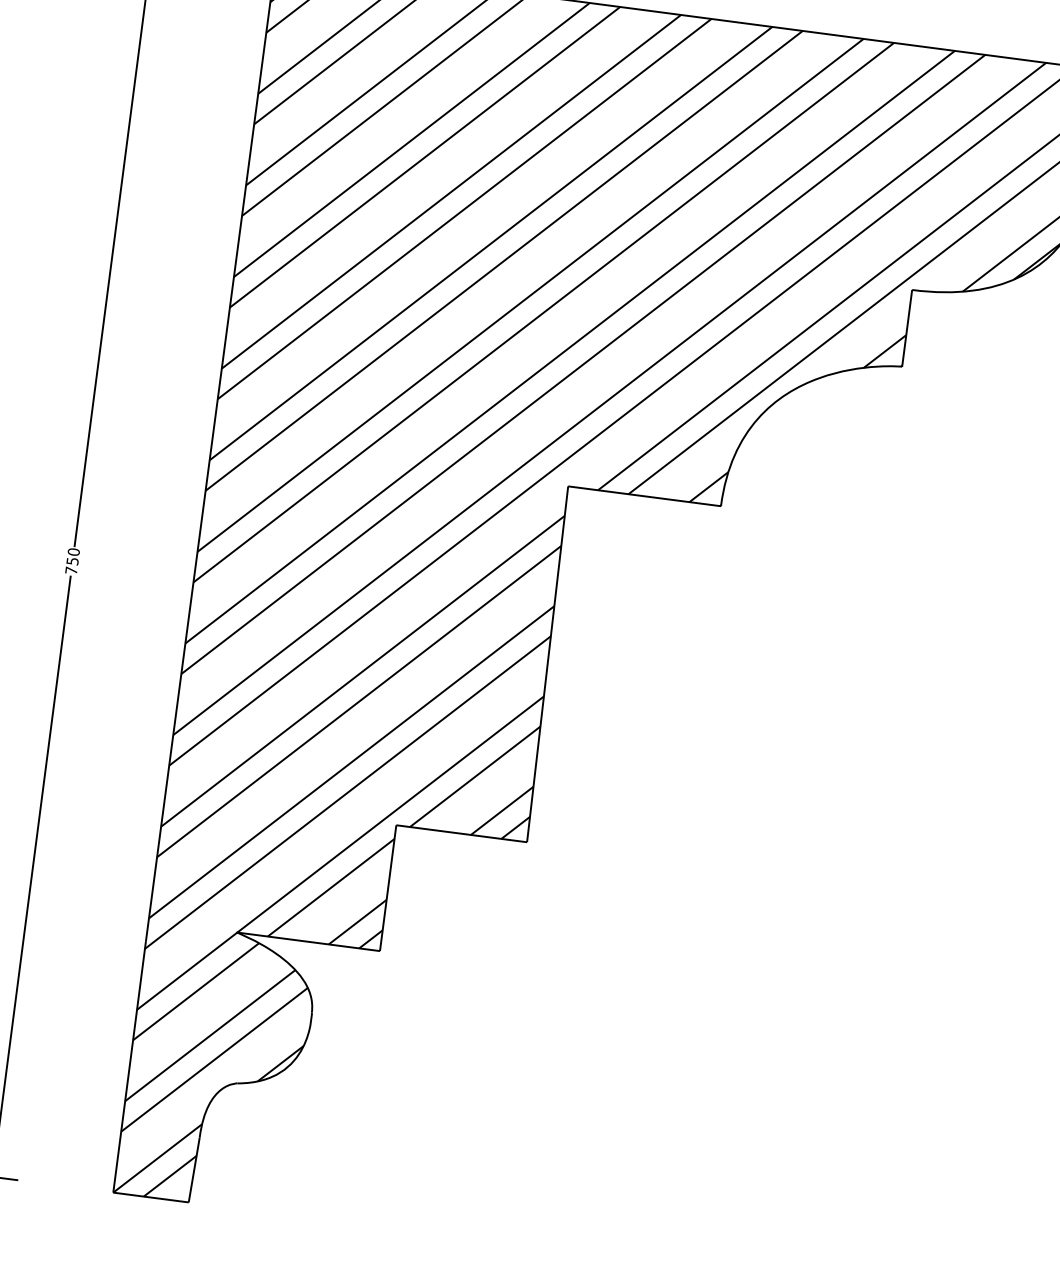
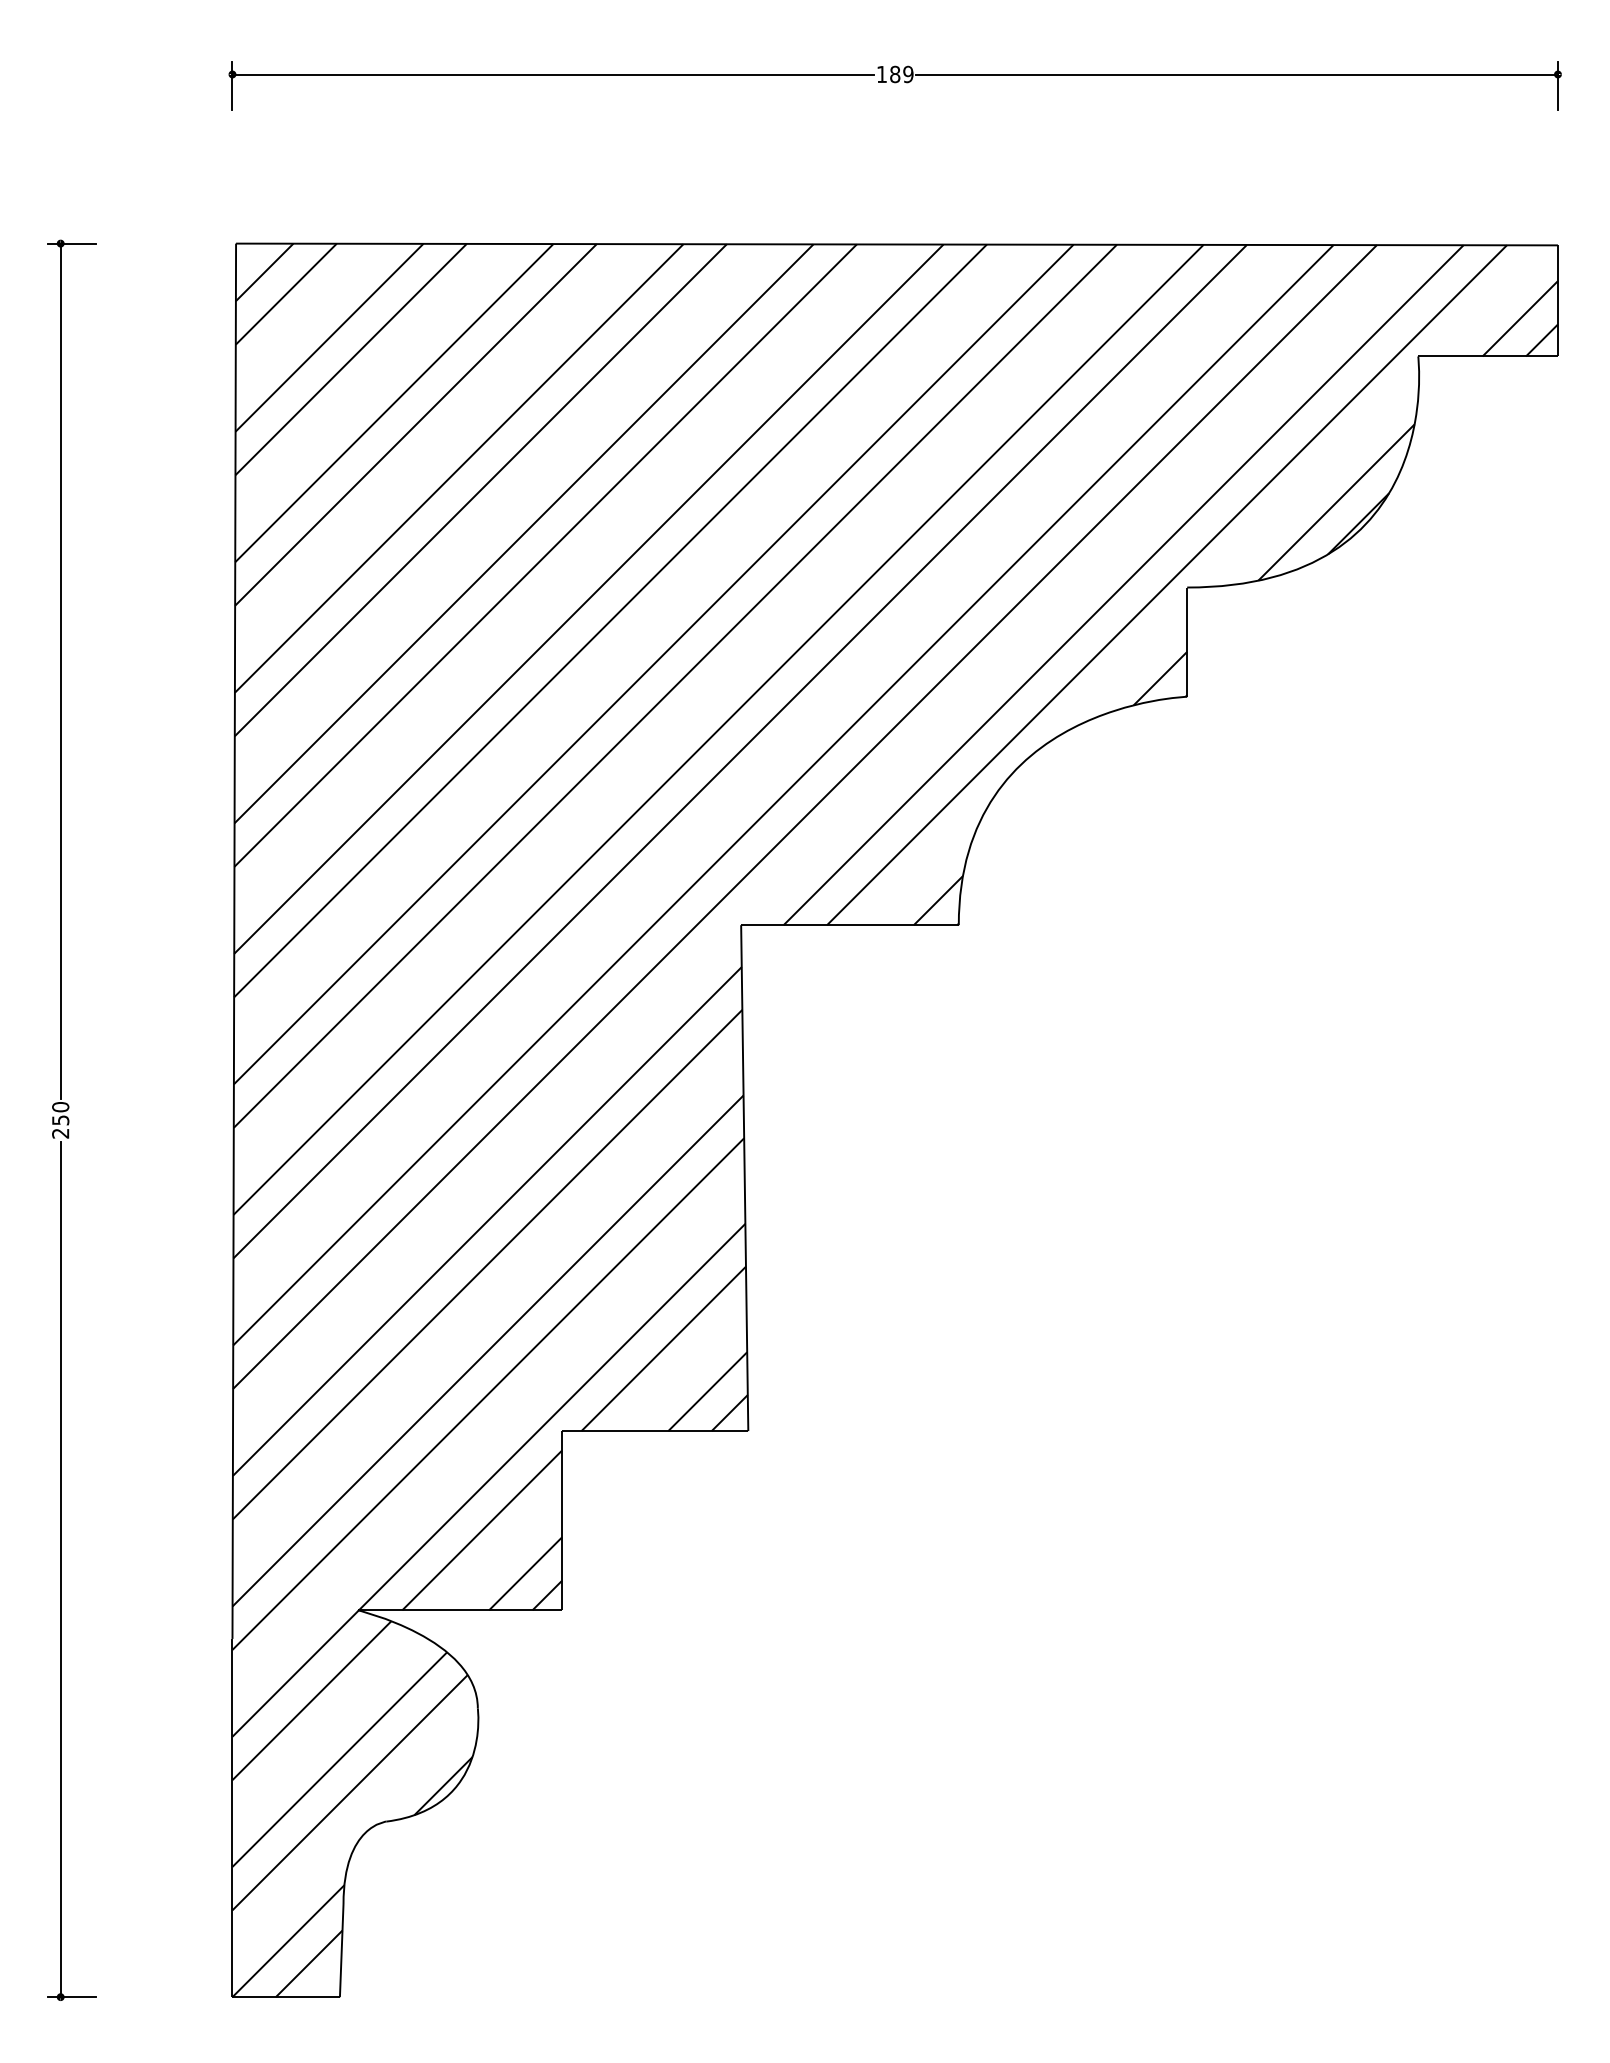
text: (71, 570) -> (60, 1133), 750 -> 250

